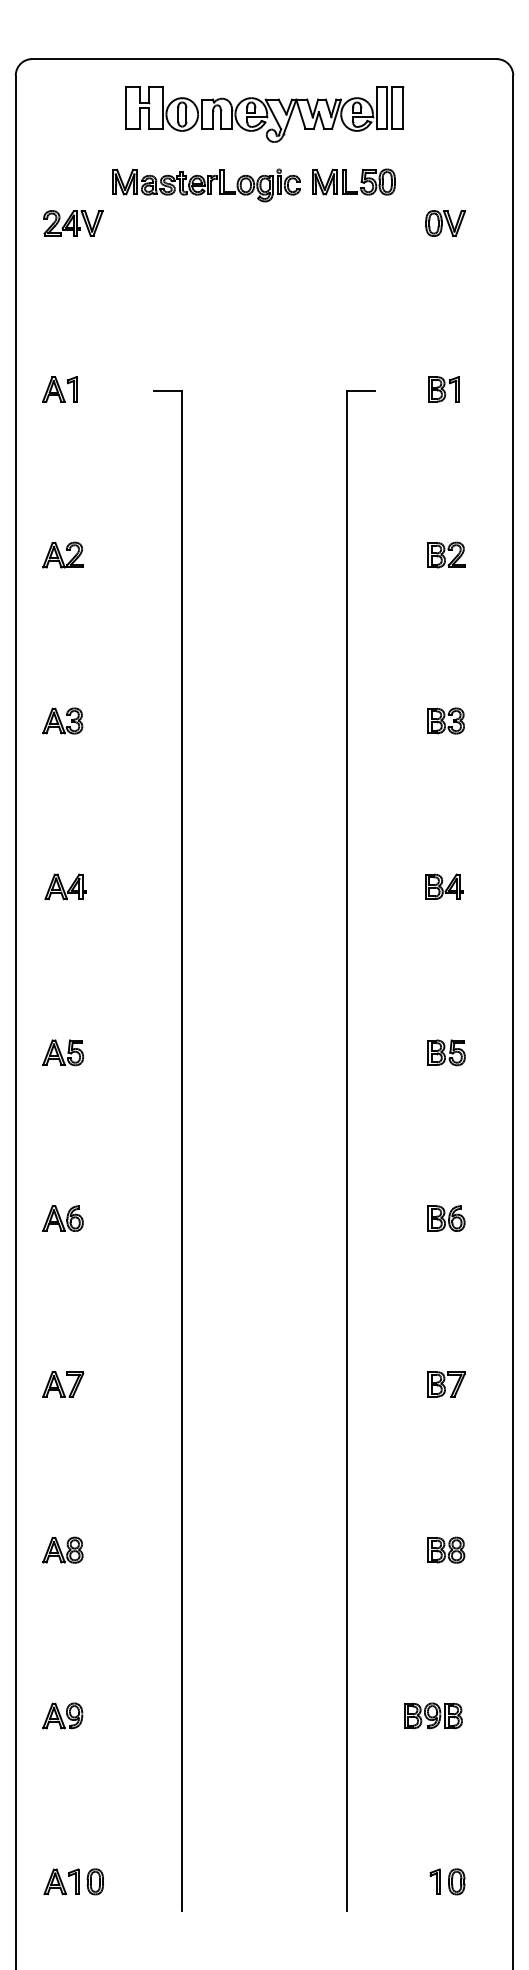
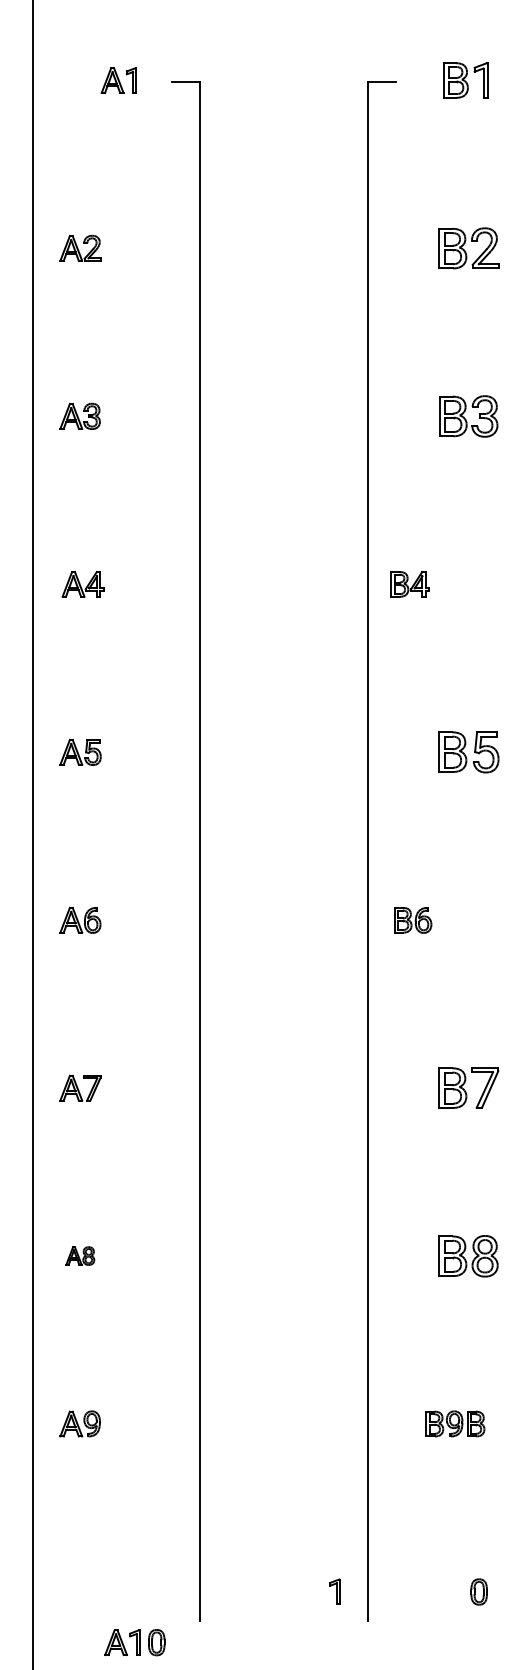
part: (59, 389) -> (118, 80), moved
part: (443, 389) -> (465, 80), size x1.4
part: (446, 554) -> (468, 247), size x1.6
part: (445, 720) -> (467, 415), size x1.6
part: (444, 886) -> (410, 583), moved
part: (446, 1052) -> (468, 752), size x1.6
part: (446, 1218) -> (413, 920), moved
part: (446, 1384) -> (468, 1088), size x1.6
part: (62, 1549) -> (79, 1255), size x0.7
part: (446, 1549) -> (468, 1255), size x1.6
part: (73, 1881) -> (134, 1642), moved
part: (434, 1881) -> (334, 1591), moved

